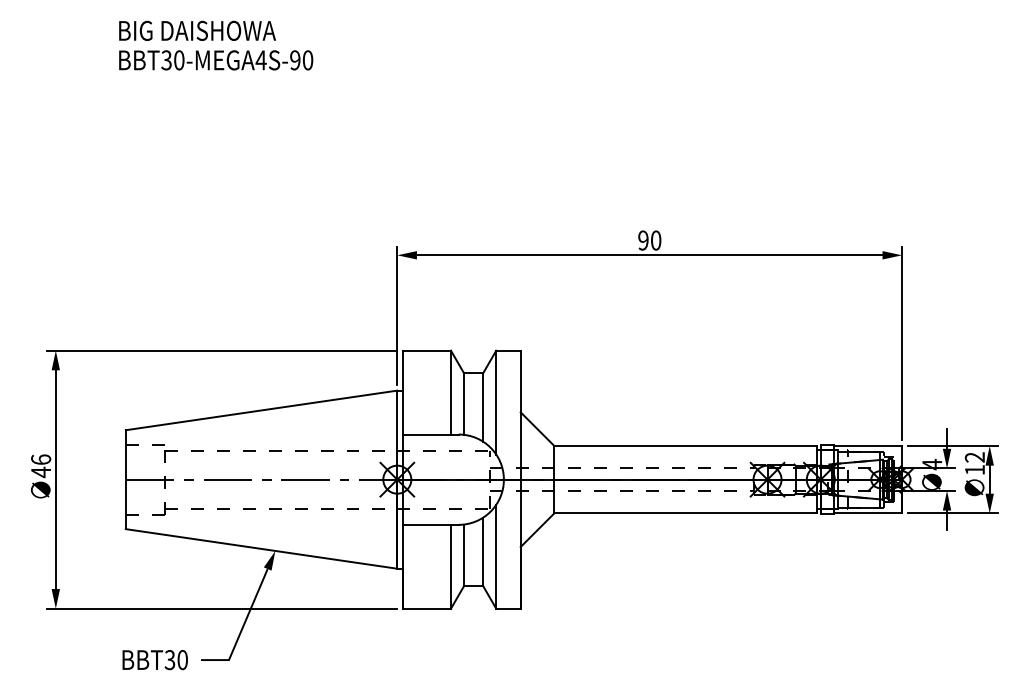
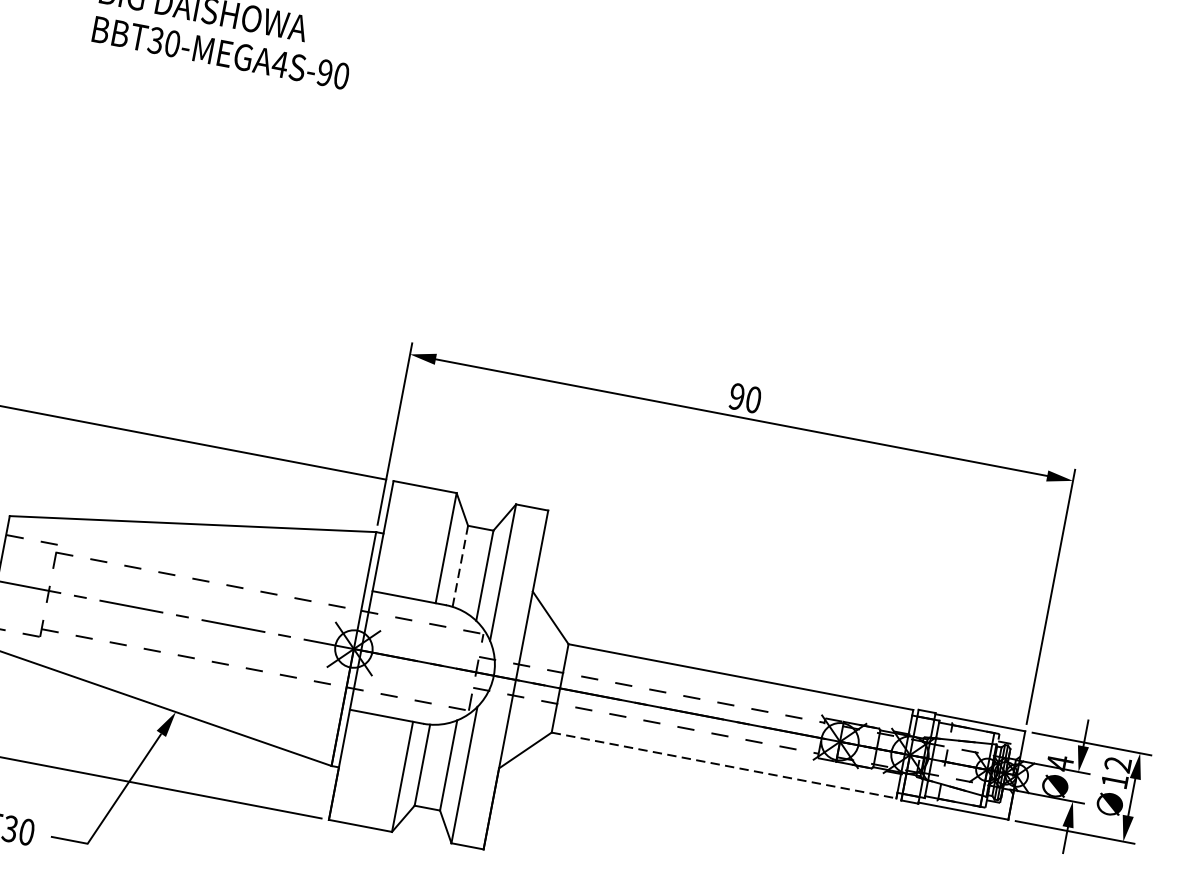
line: (463, 403) -> (459, 565), solid -> dashed
line: (686, 513) -> (725, 765), solid -> dashed

